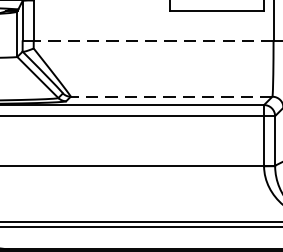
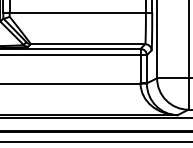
line: (153, 40) -> (77, 12), dashed -> solid
line: (170, 97) -> (87, 44), dashed -> solid

